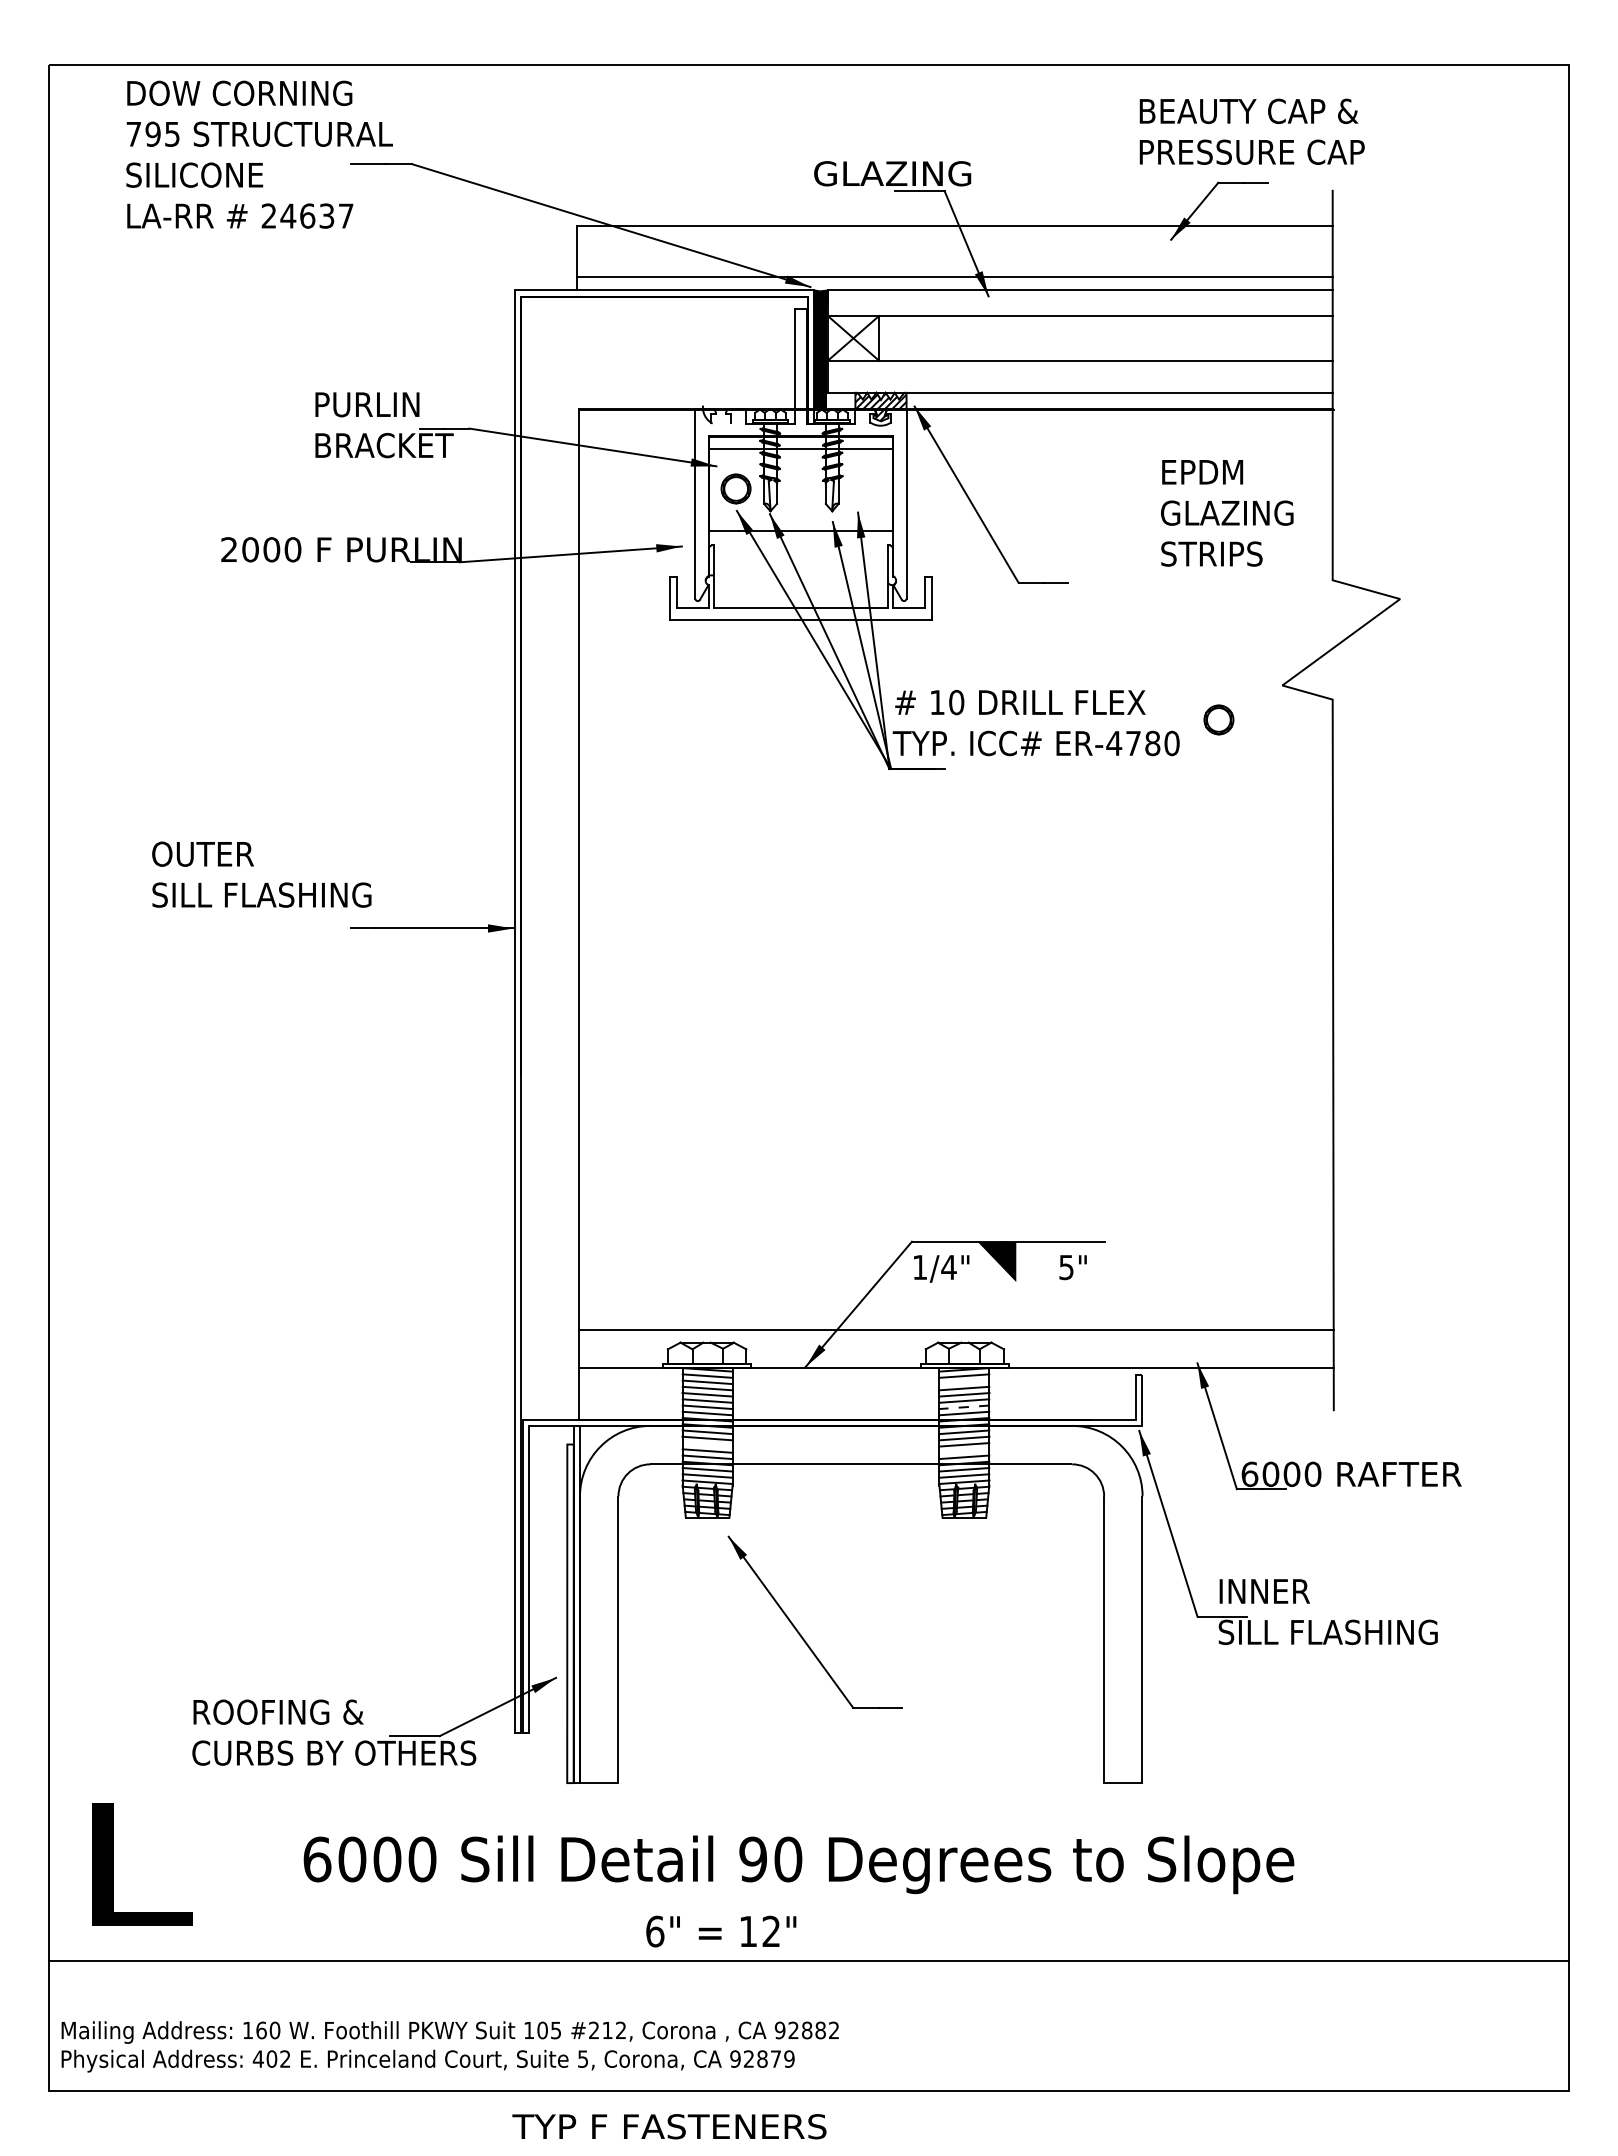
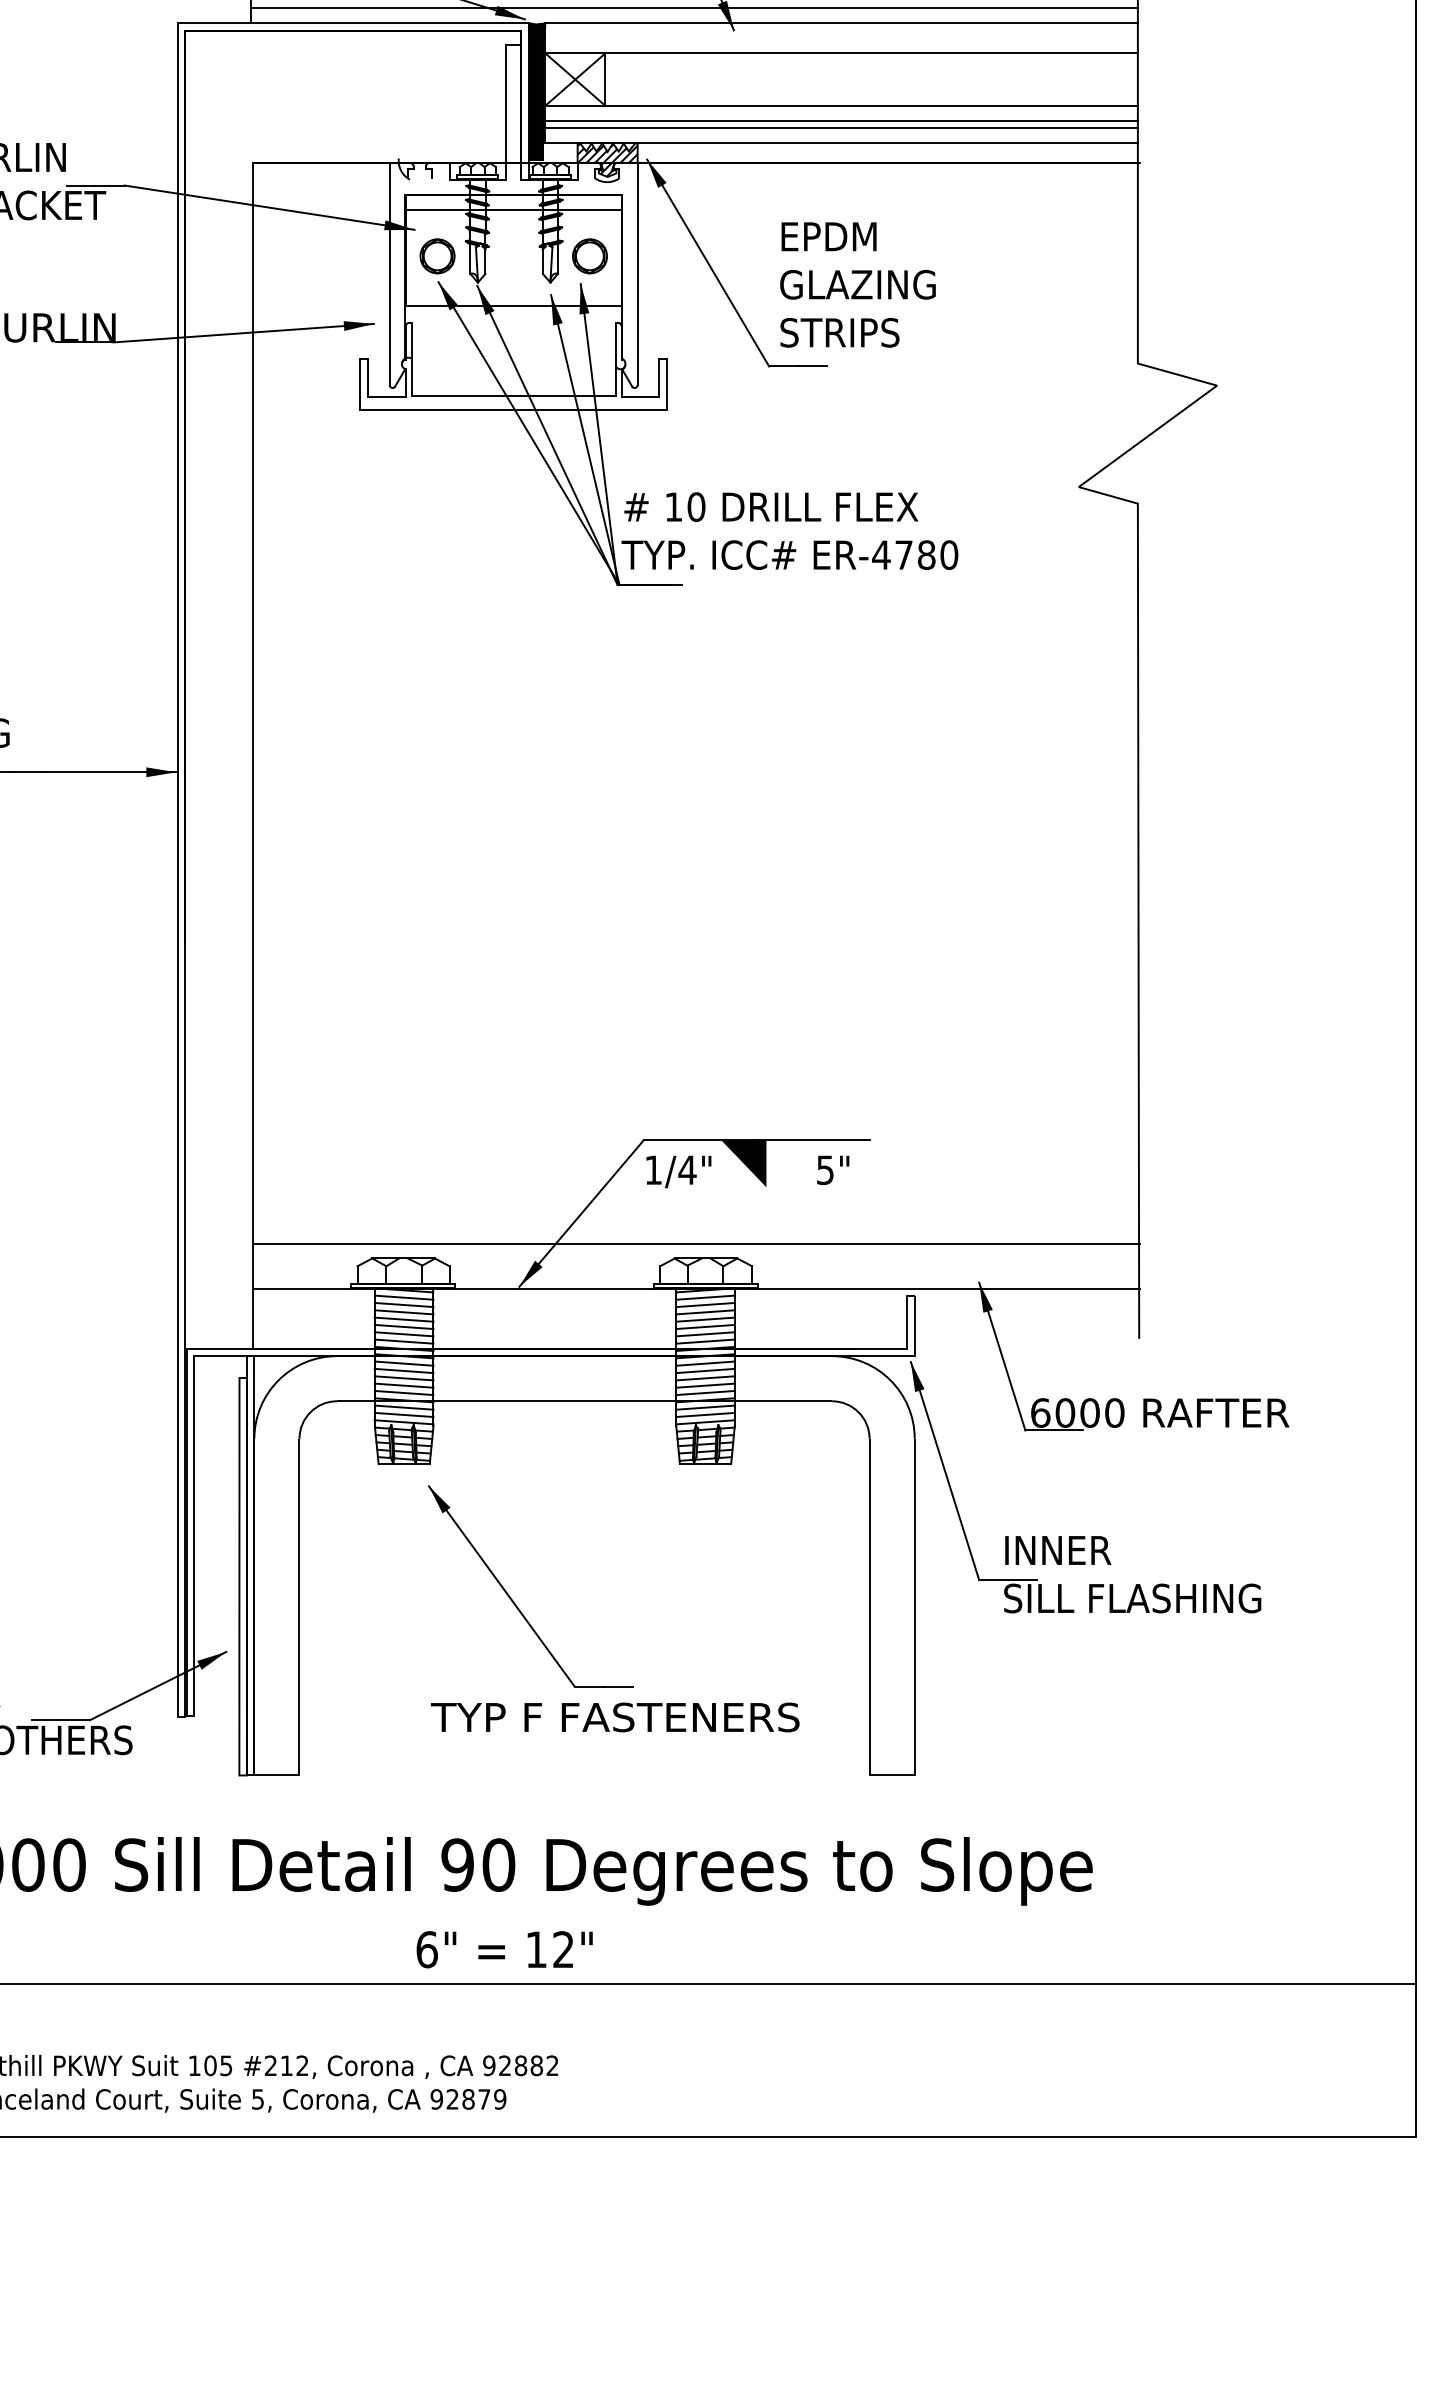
line: (1079, 373) -> (840, 120), added
line: (1079, 379) -> (840, 127), added
text: (1227, 513) -> (858, 285), moved
part: (1218, 719) -> (589, 255), moved
line: (964, 1382) -> (705, 1305), added
line: (964, 1407) -> (705, 1334), dashed -> solid
line: (707, 1444) -> (404, 1377), added
line: (964, 1450) -> (705, 1385), added
text: (721, 1931) -> (504, 1949), moved
text: (669, 2126) -> (615, 1717), moved

